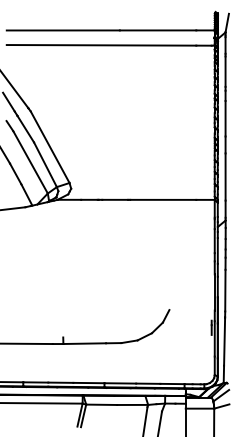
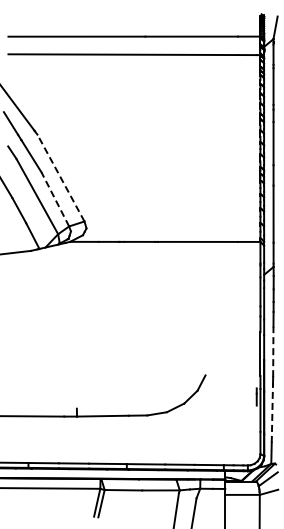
line: (49, 146) -> (60, 177), solid -> dashed
line: (45, 164) -> (55, 198), solid -> dashed
line: (225, 290) -> (273, 351), solid -> dashed
line: (224, 342) -> (272, 414), solid -> dashed

